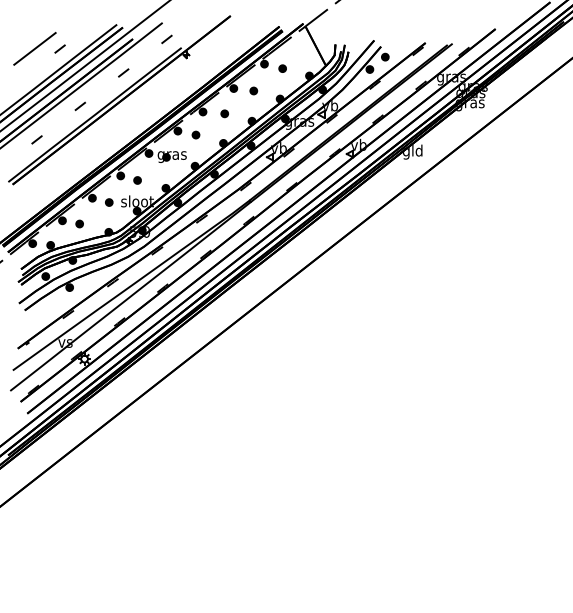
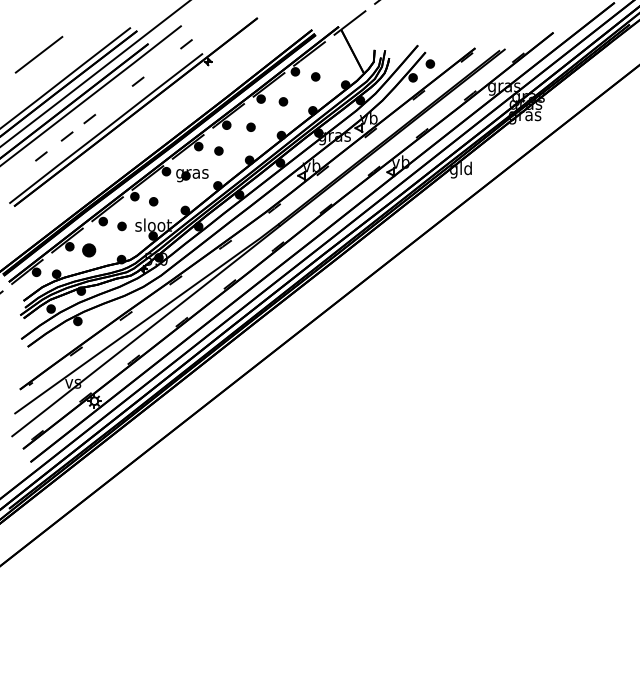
line: (59, 48) -> (66, 135), moved
part: (79, 223) -> (88, 249), size x1.6

